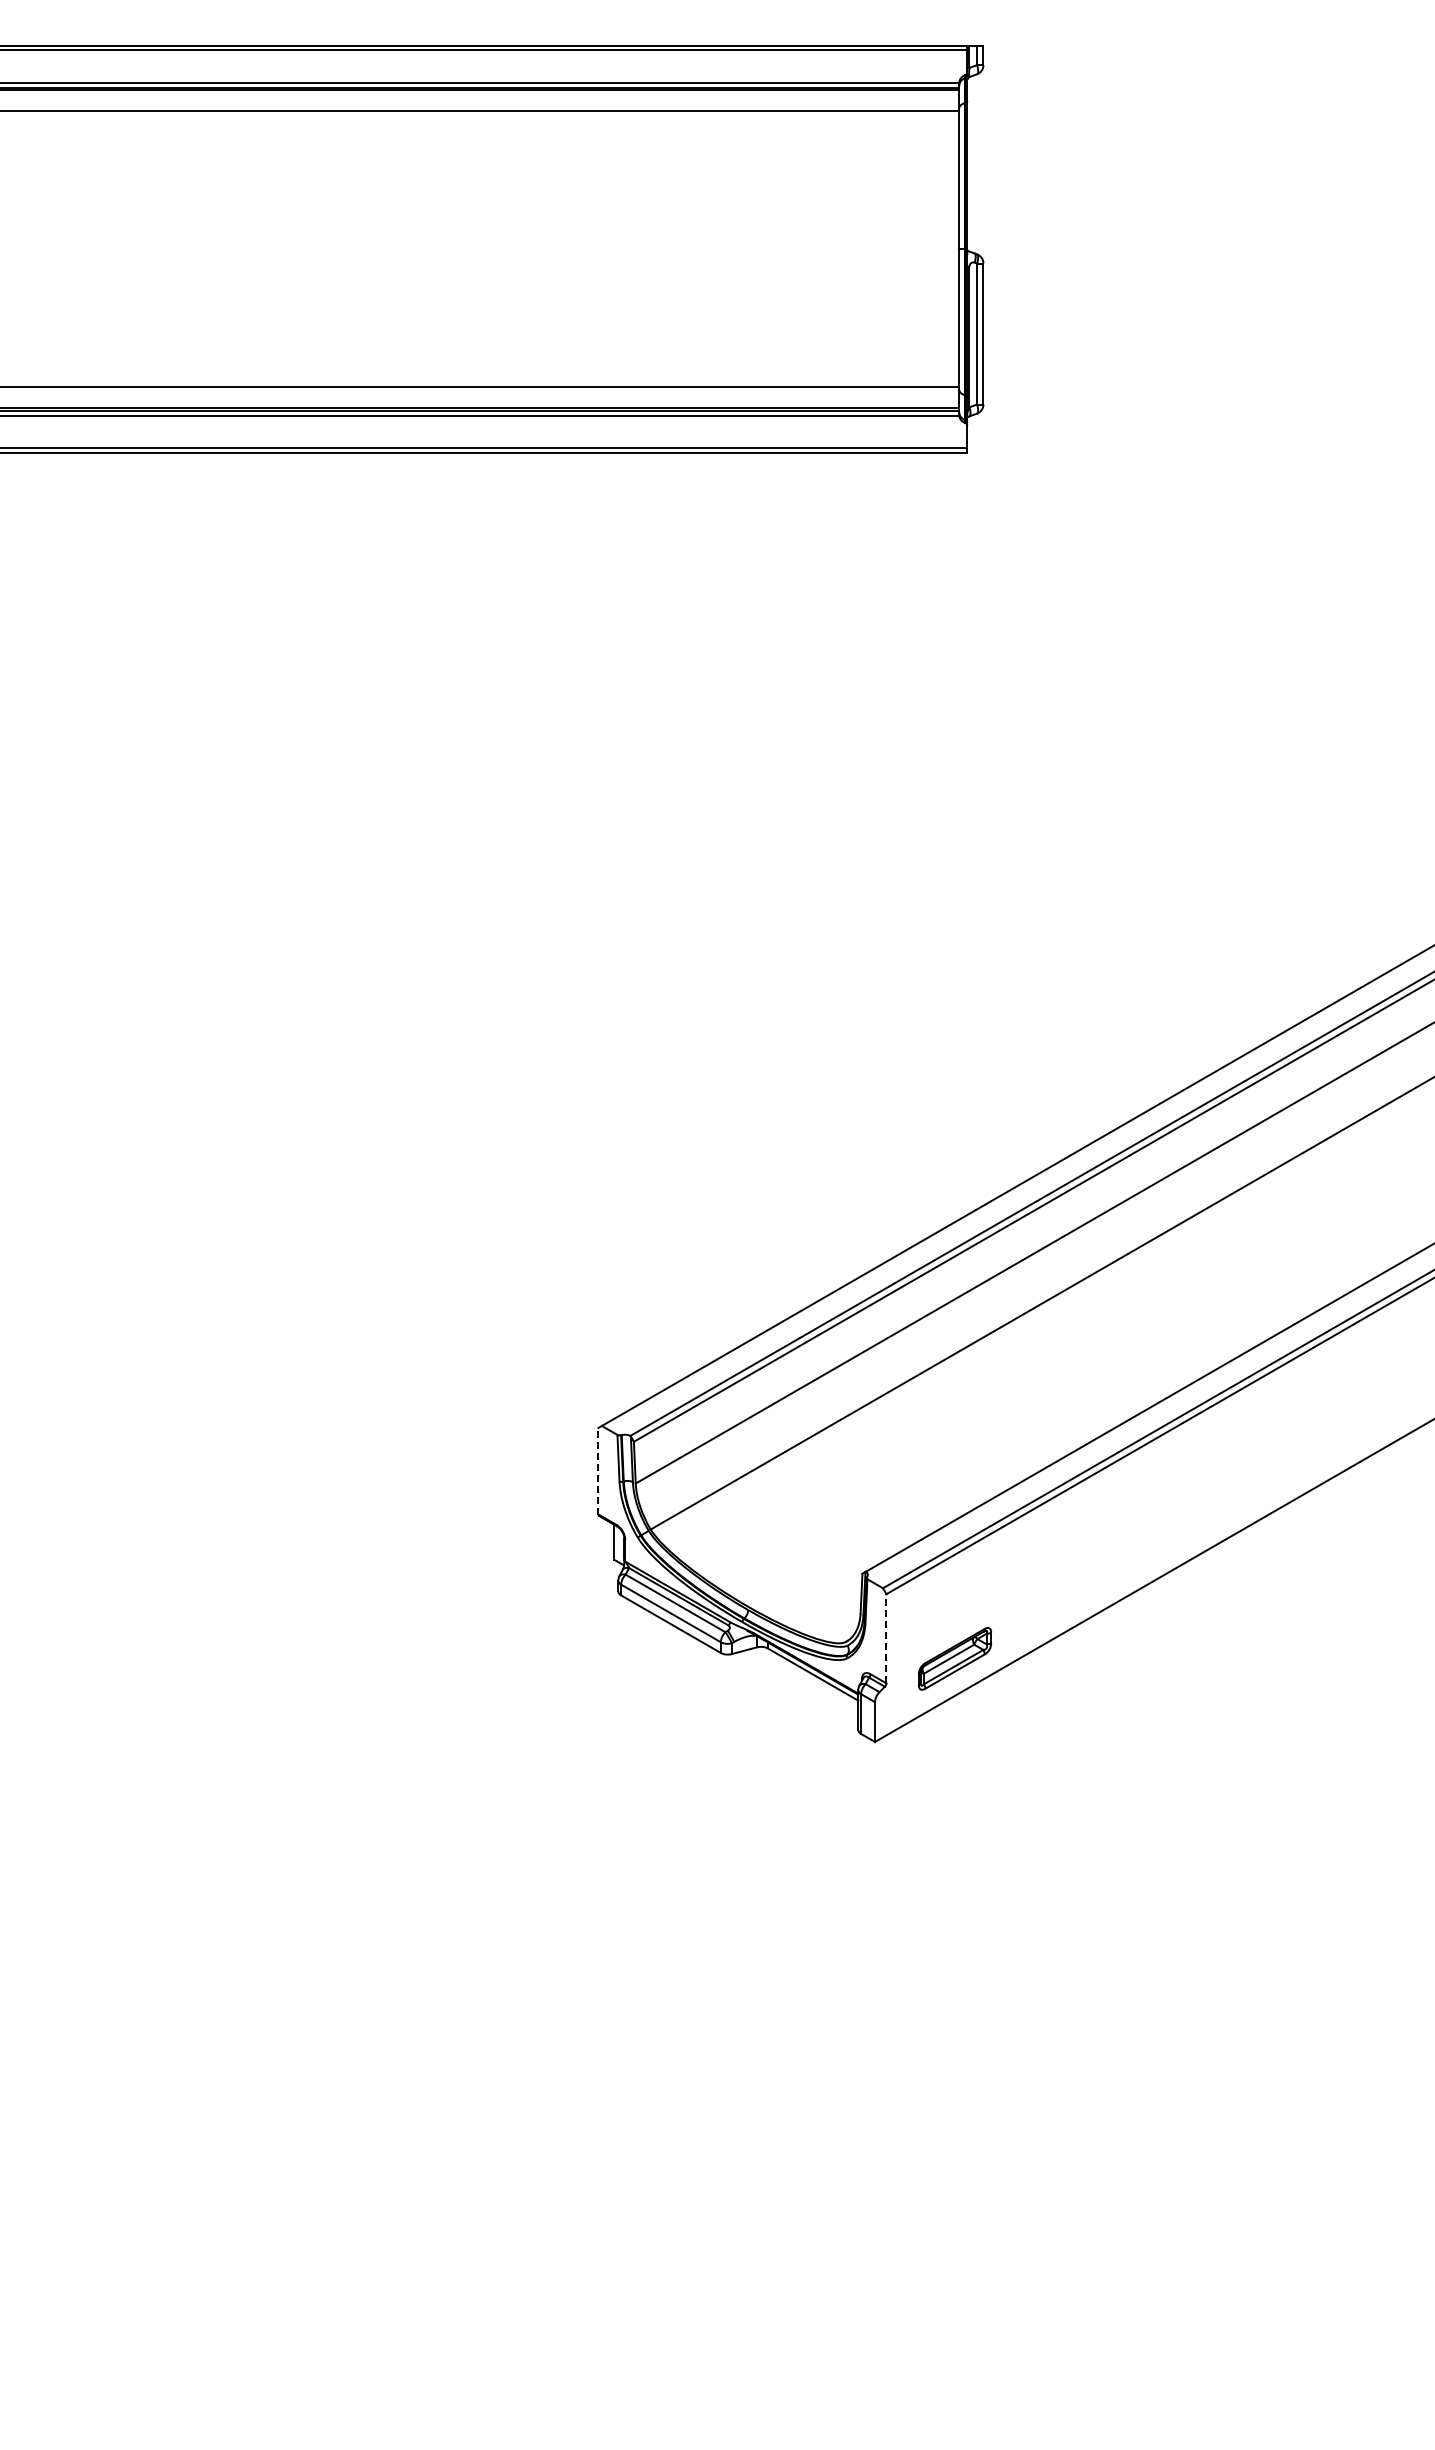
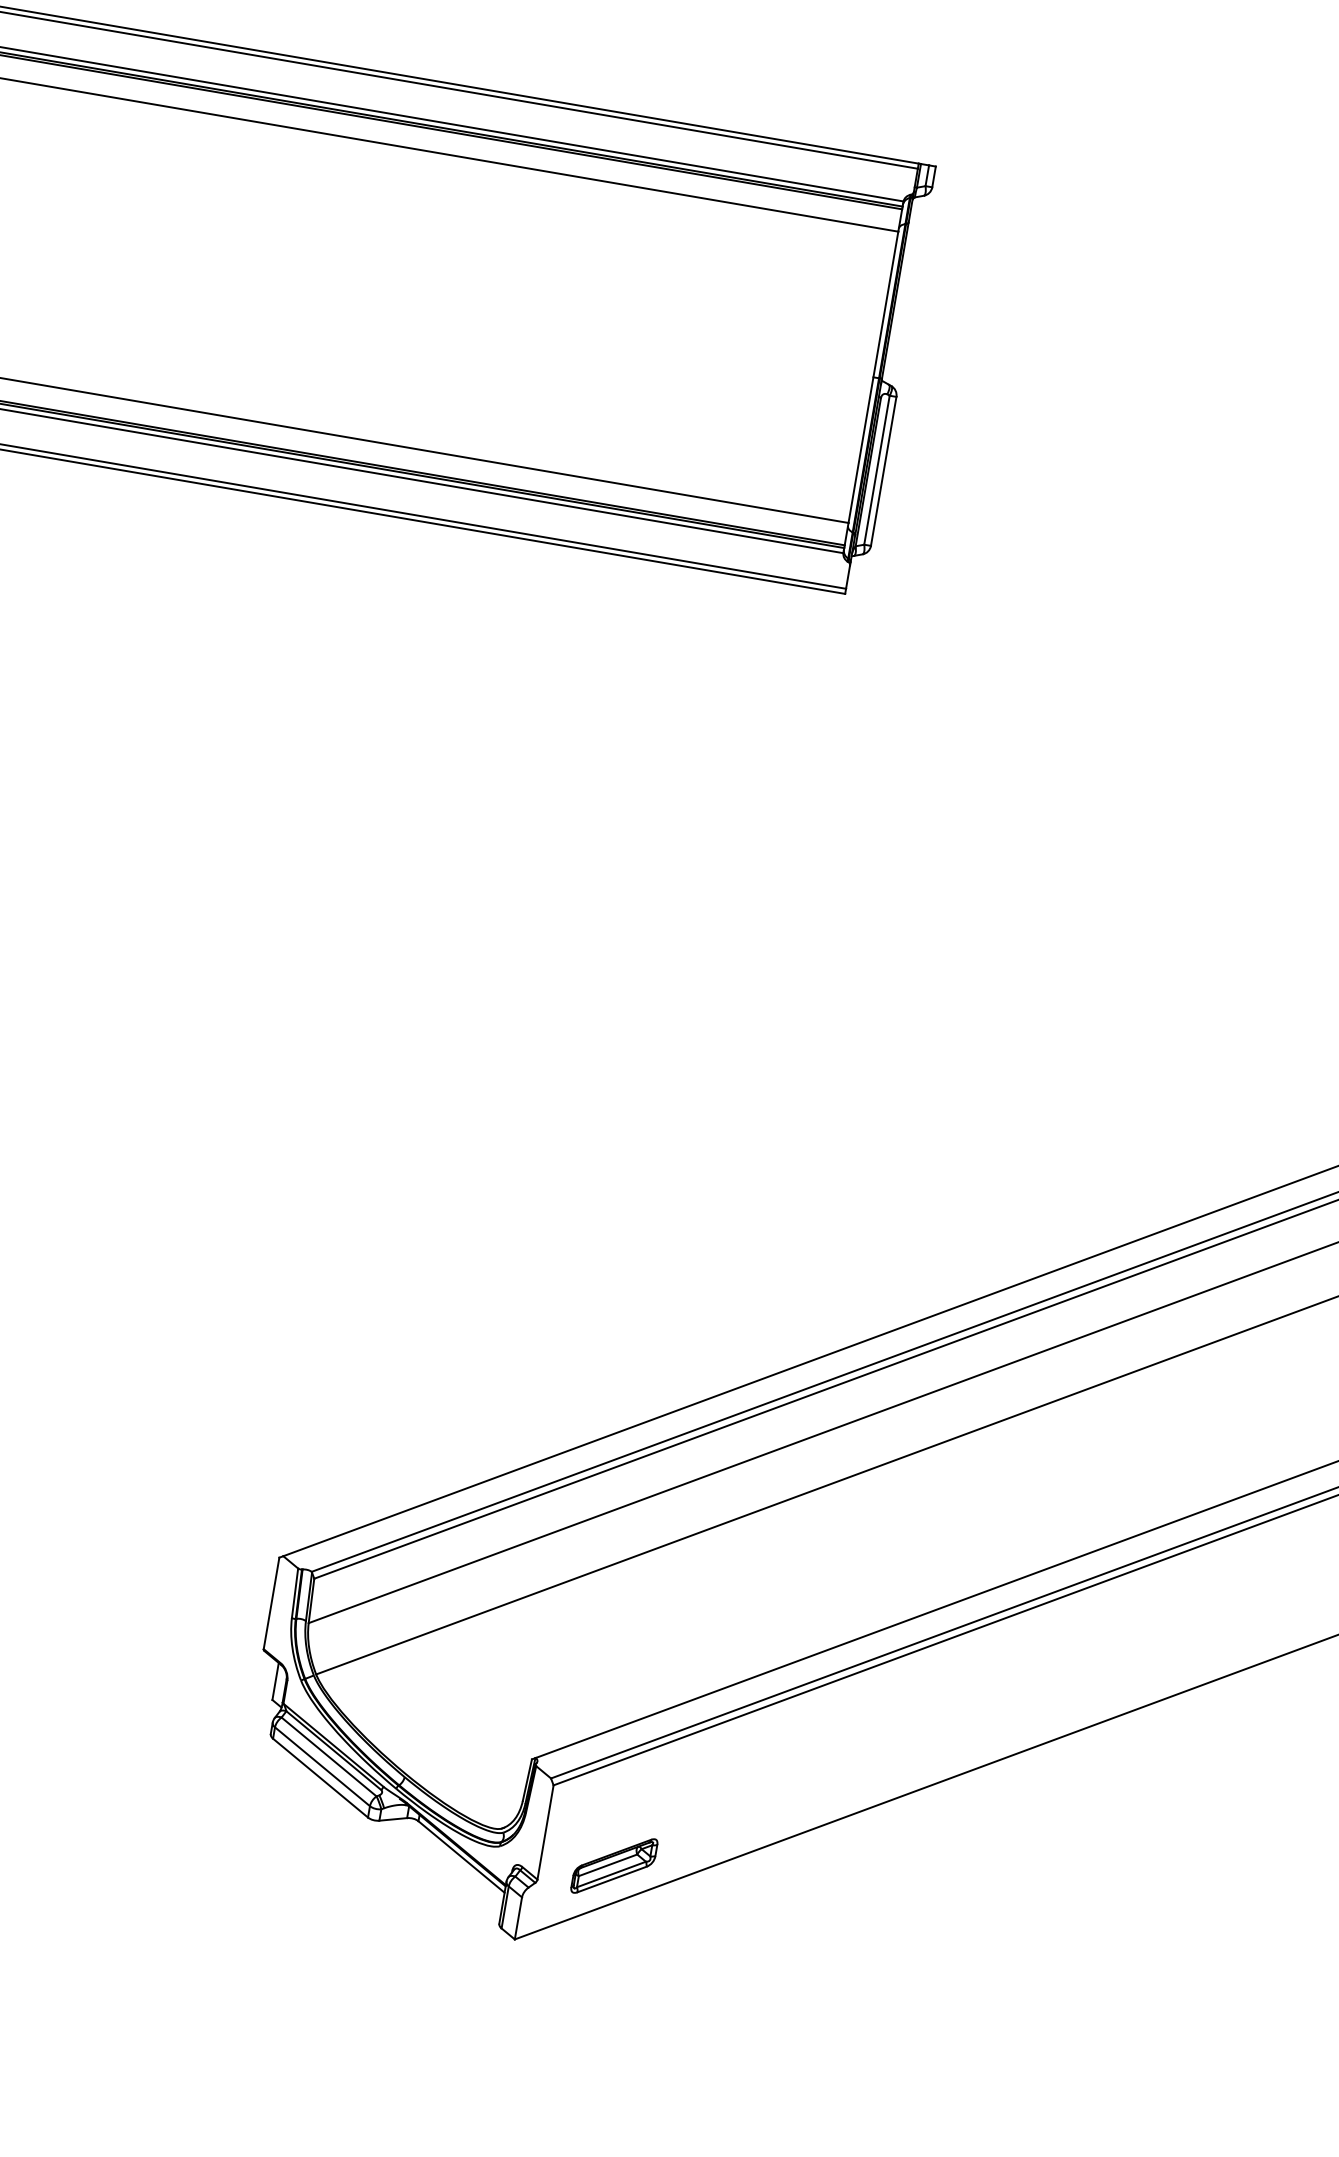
line: (598, 1470) -> (271, 1602), dashed -> solid
line: (886, 1638) -> (545, 1832), dashed -> solid

